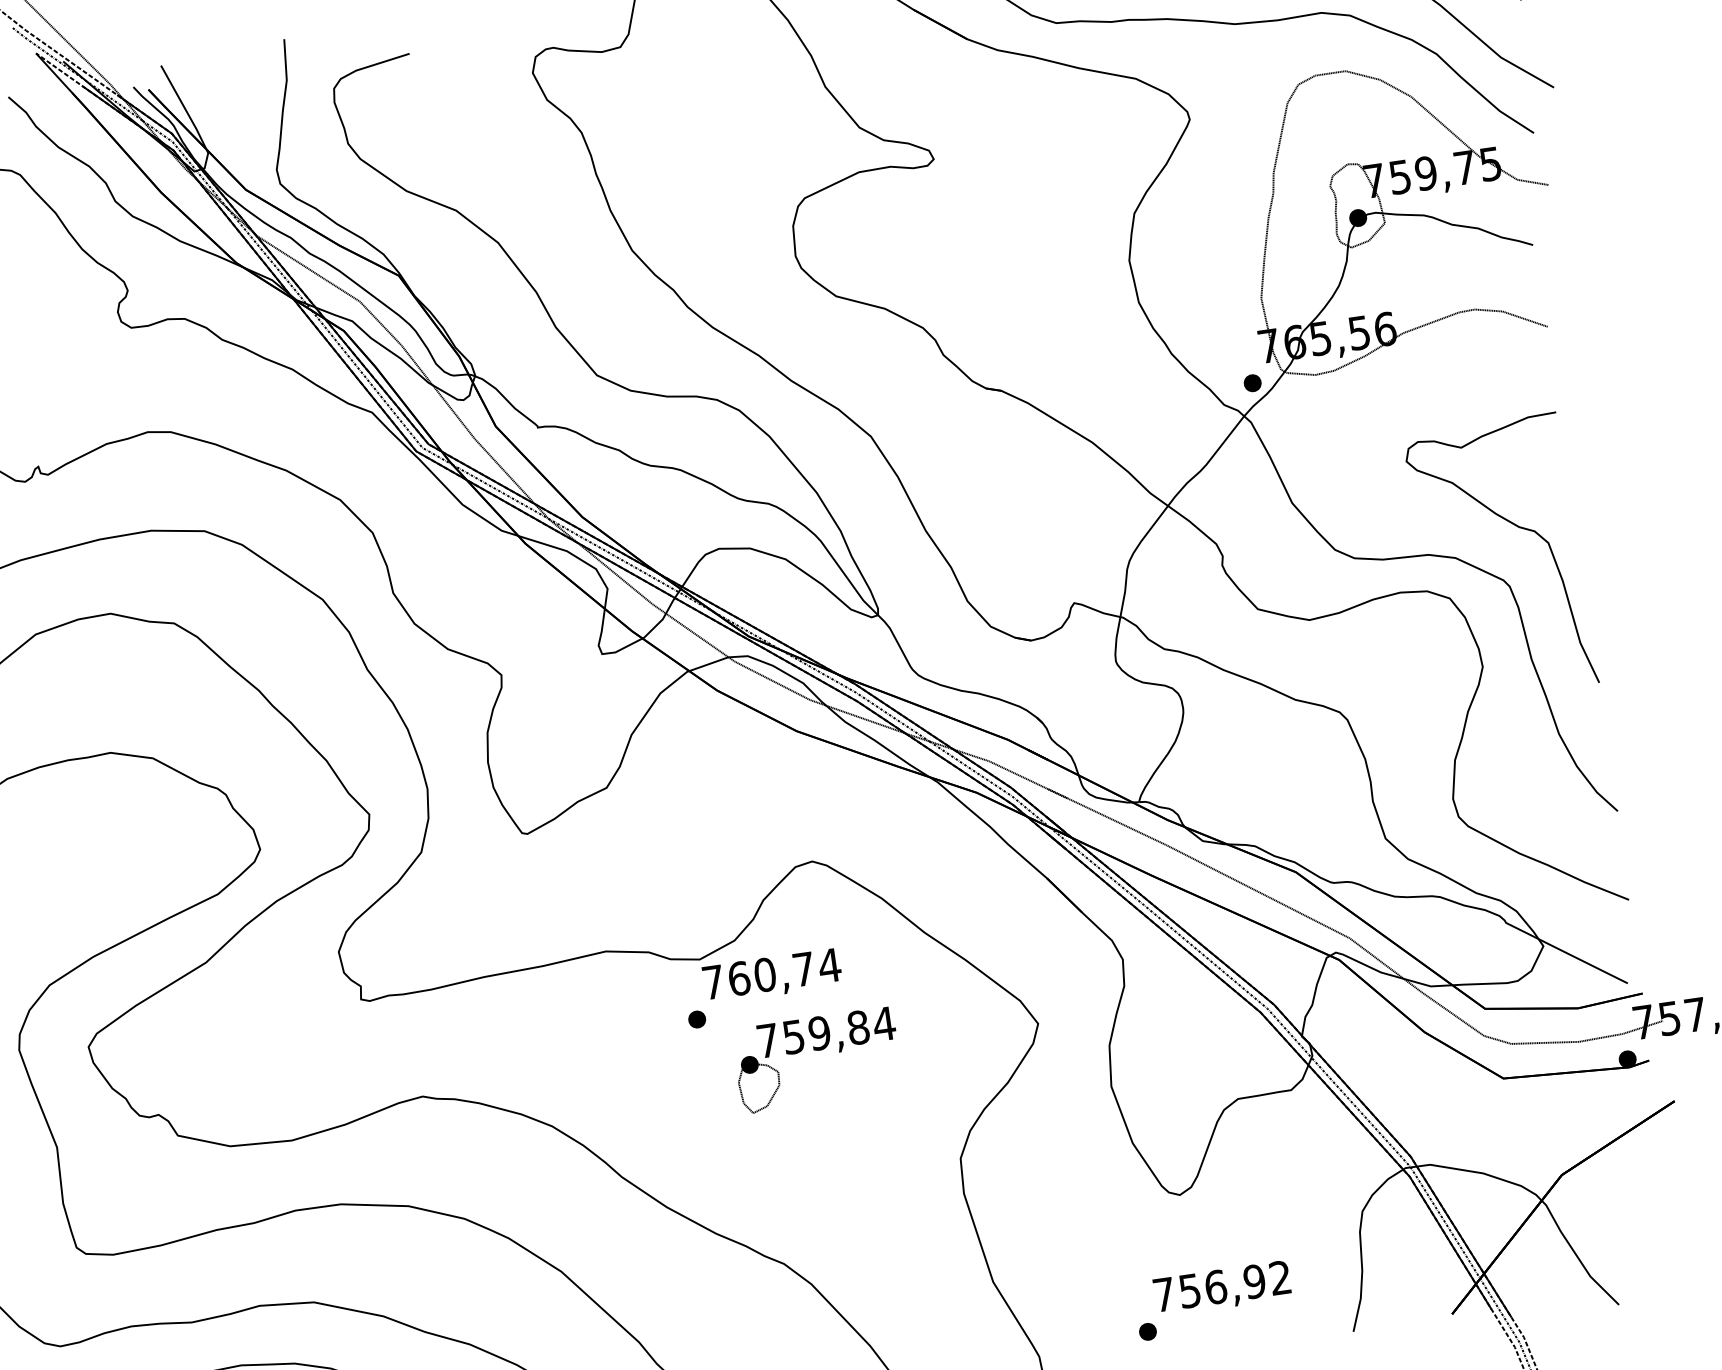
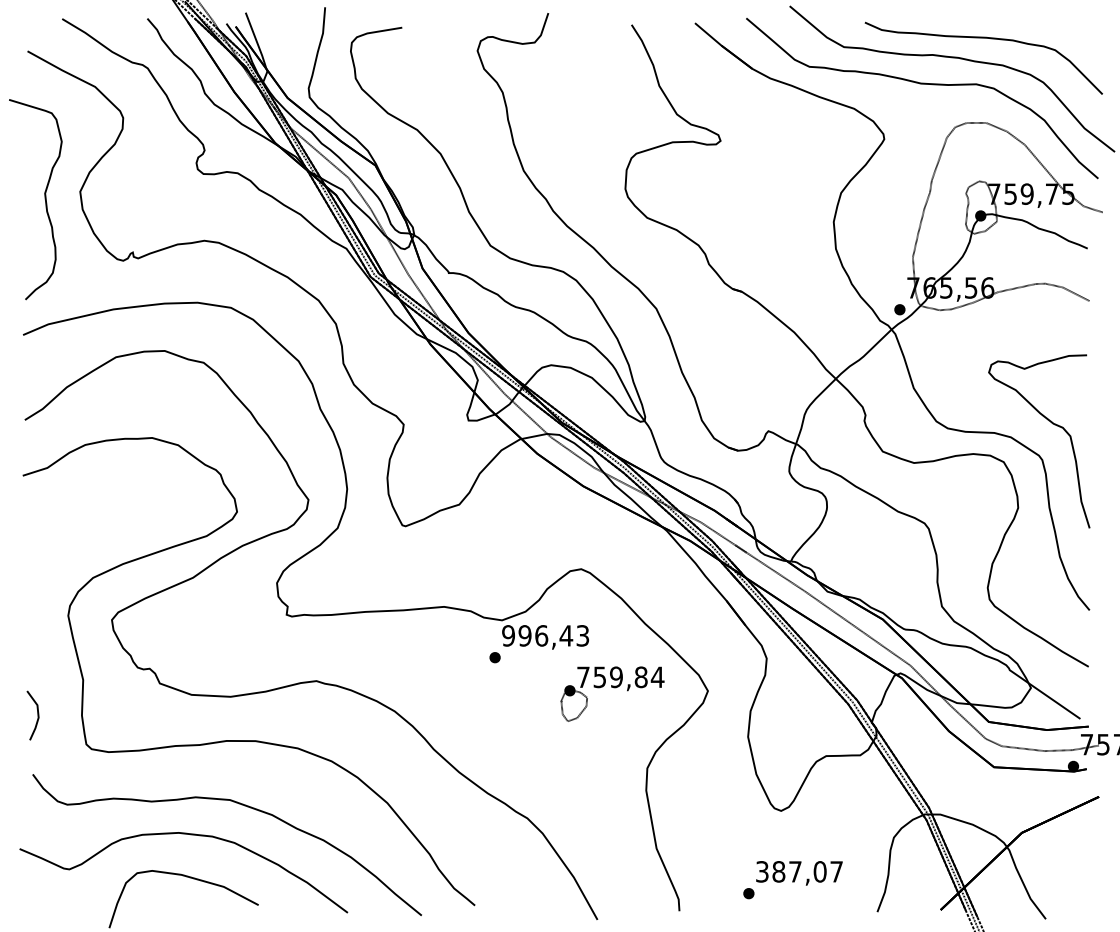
text: (771, 973) -> (545, 635), 760,74 -> 996,43
part: (817, 1059) -> (612, 693), moved
text: (1222, 1285) -> (799, 871), 756,92 -> 387,07

